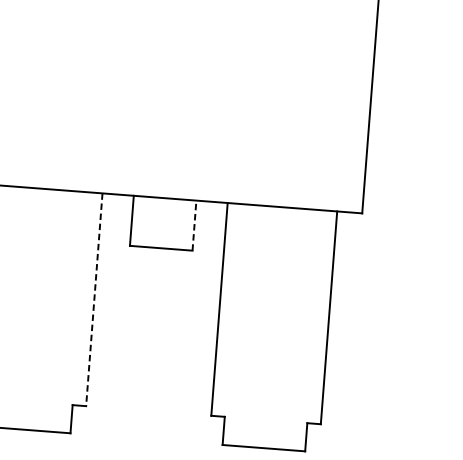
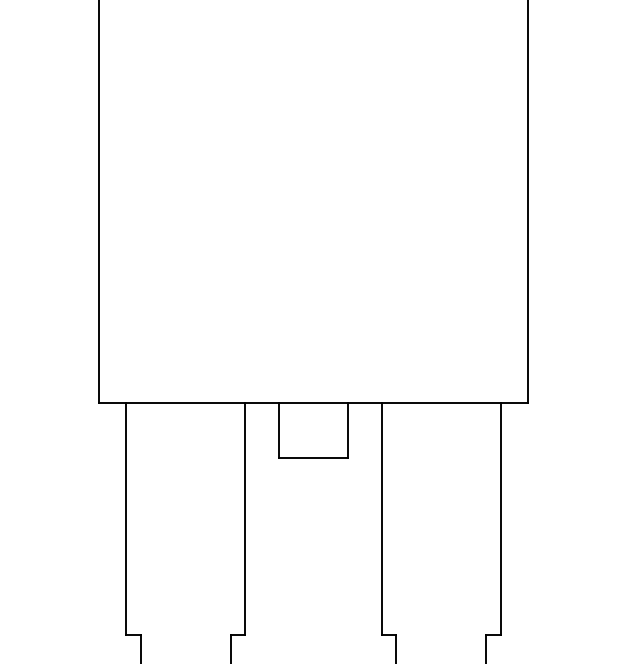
line: (194, 225) -> (347, 430), dashed -> solid
line: (94, 300) -> (245, 519), dashed -> solid

